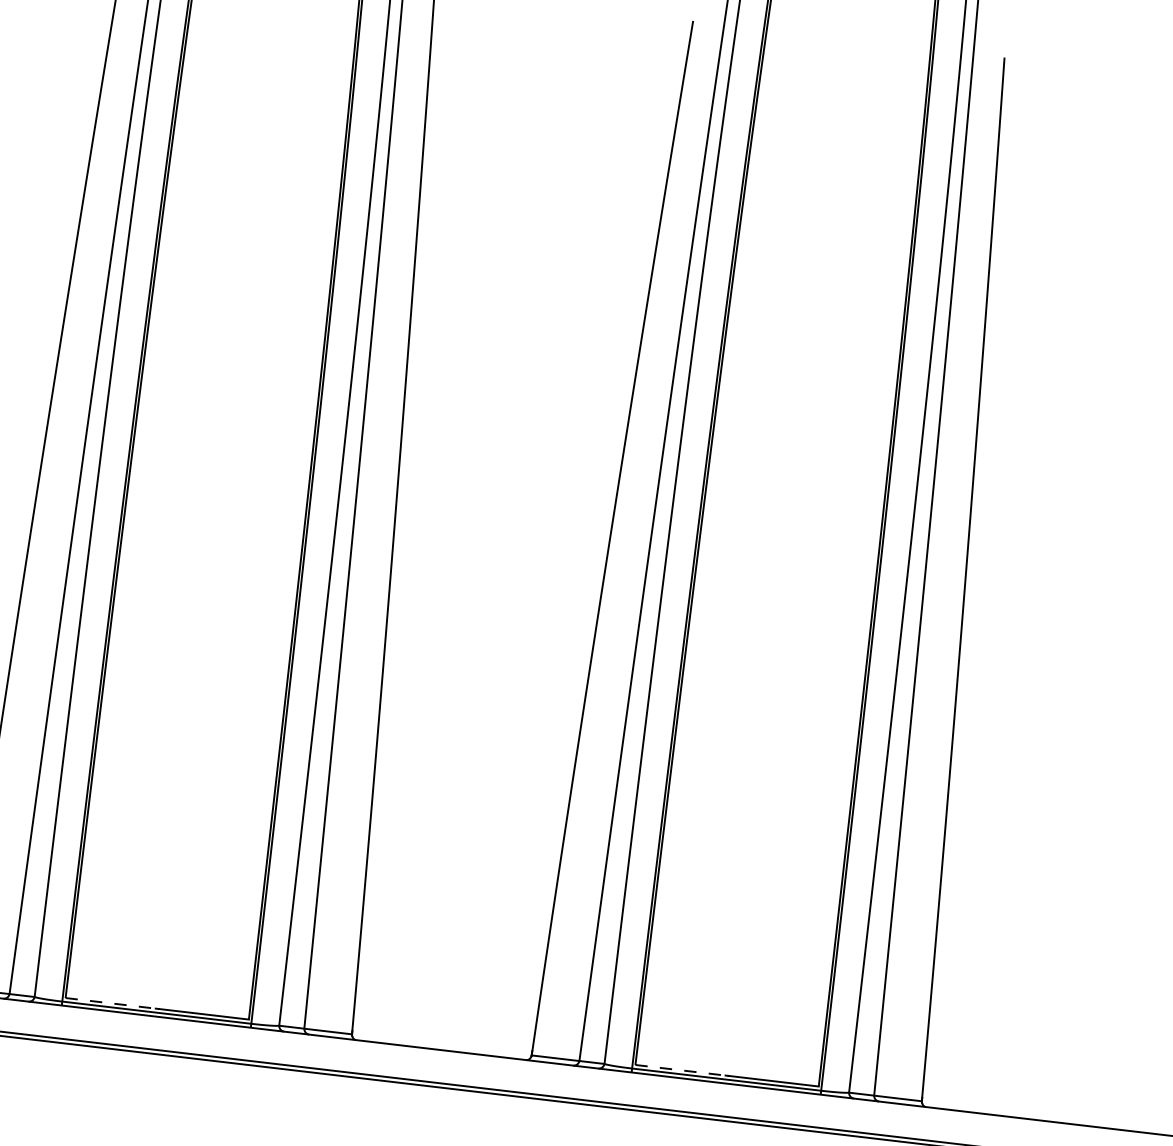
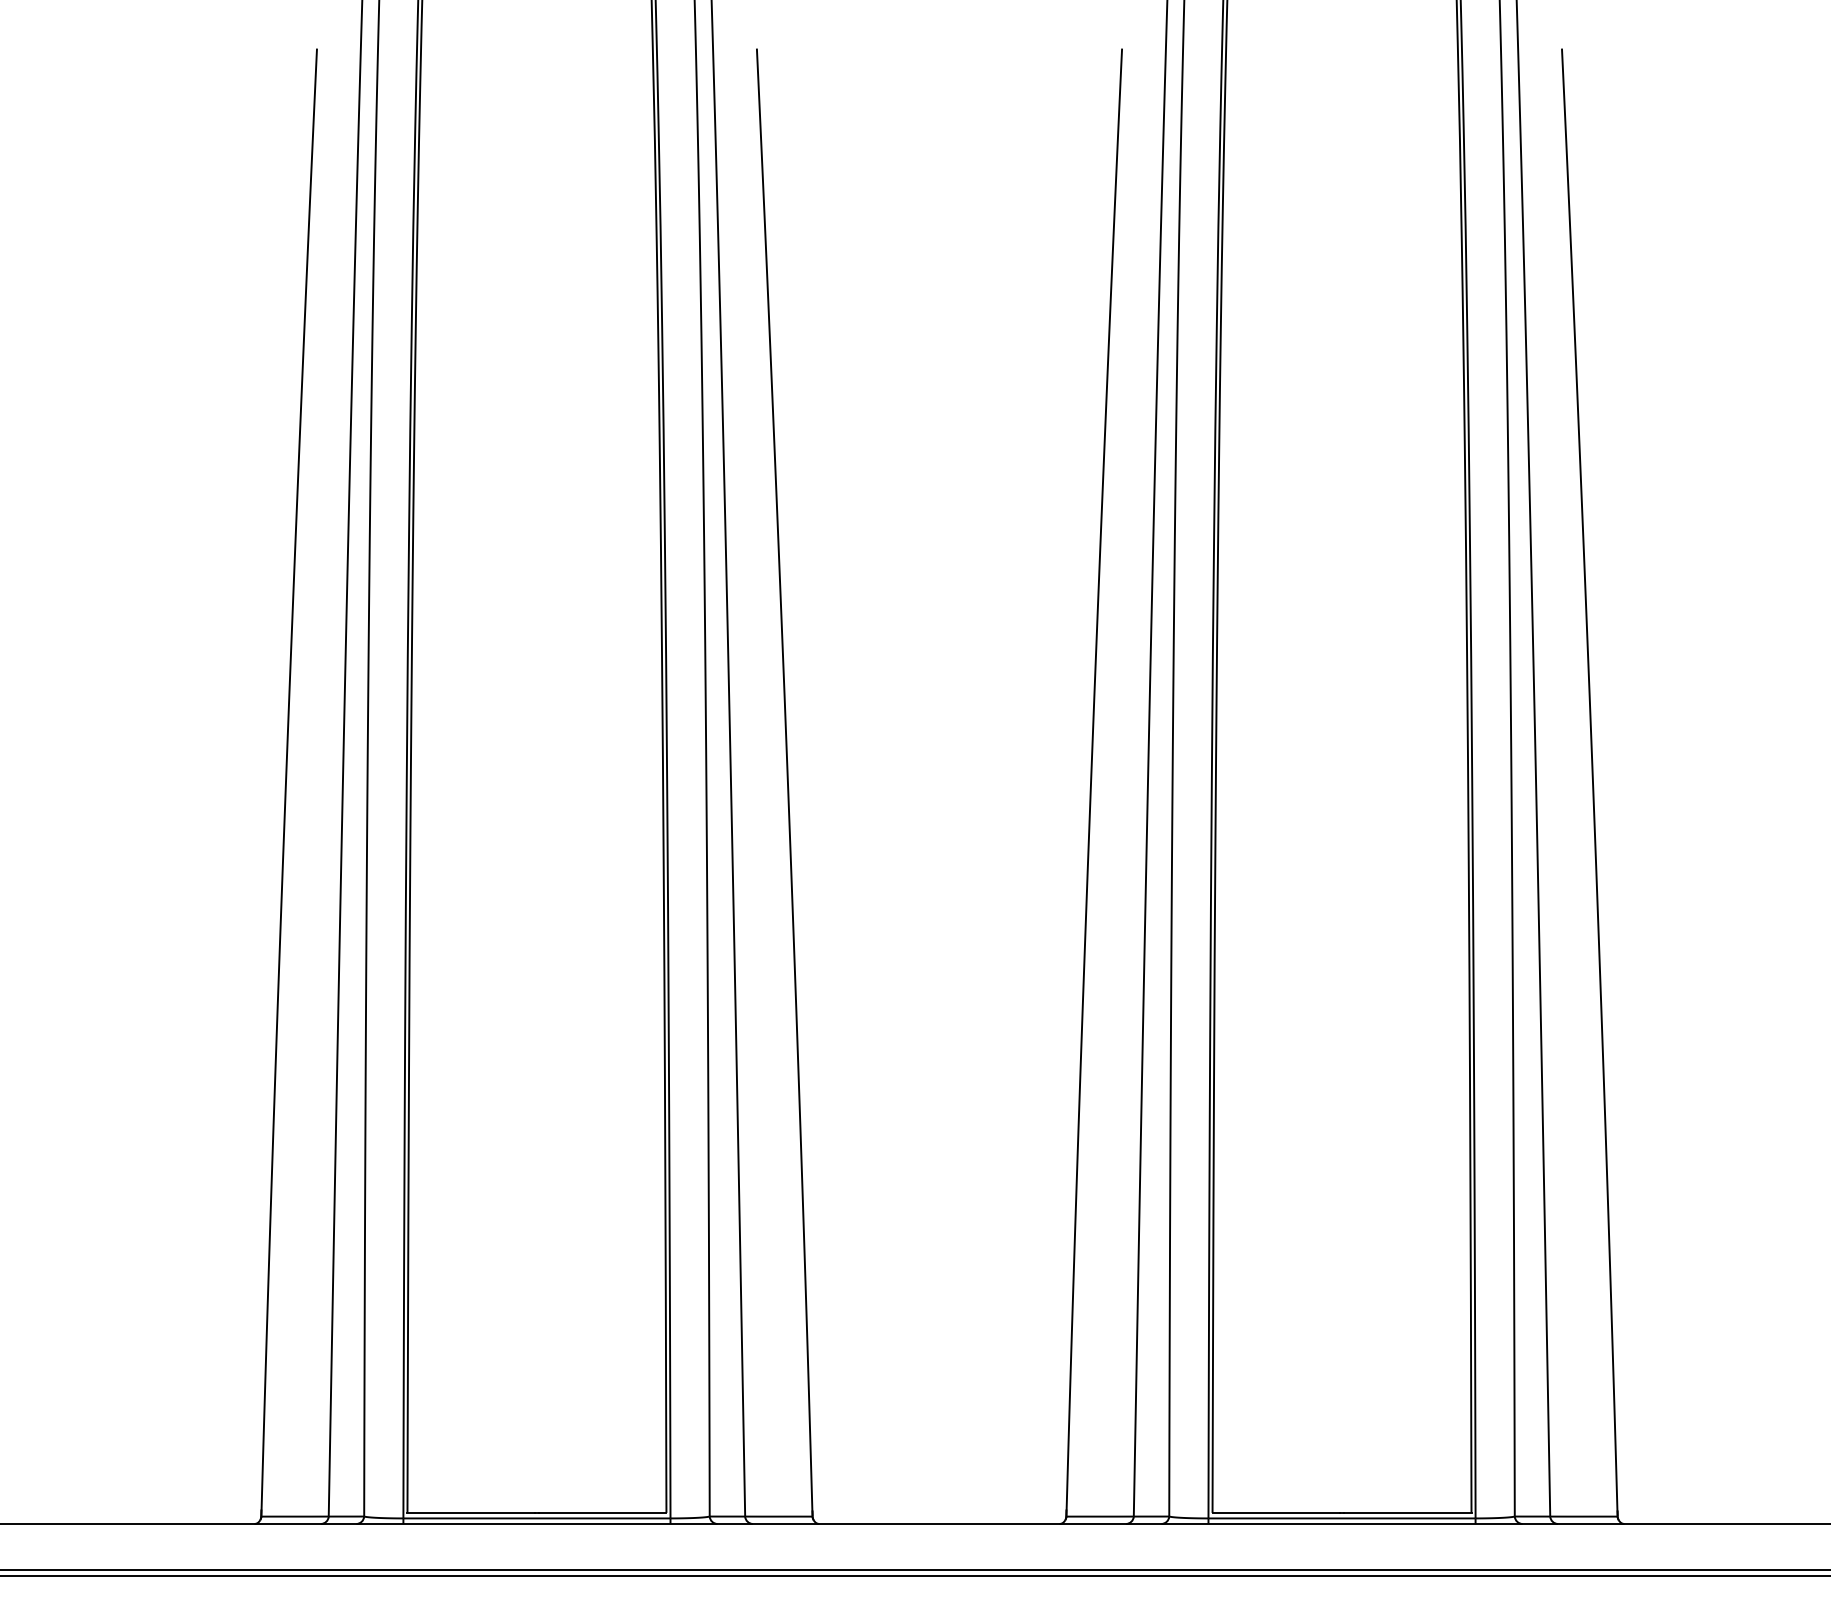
line: (110, 1003) -> (471, 1512), dashed -> solid
line: (680, 1069) -> (1276, 1512), dashed -> solid

